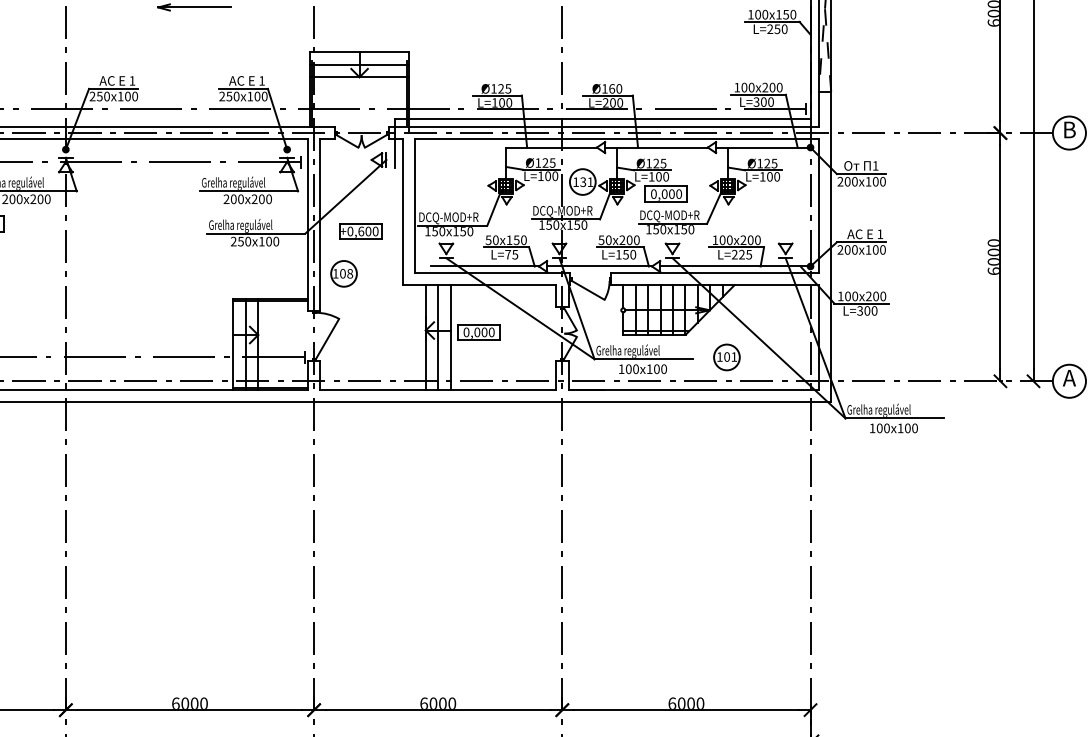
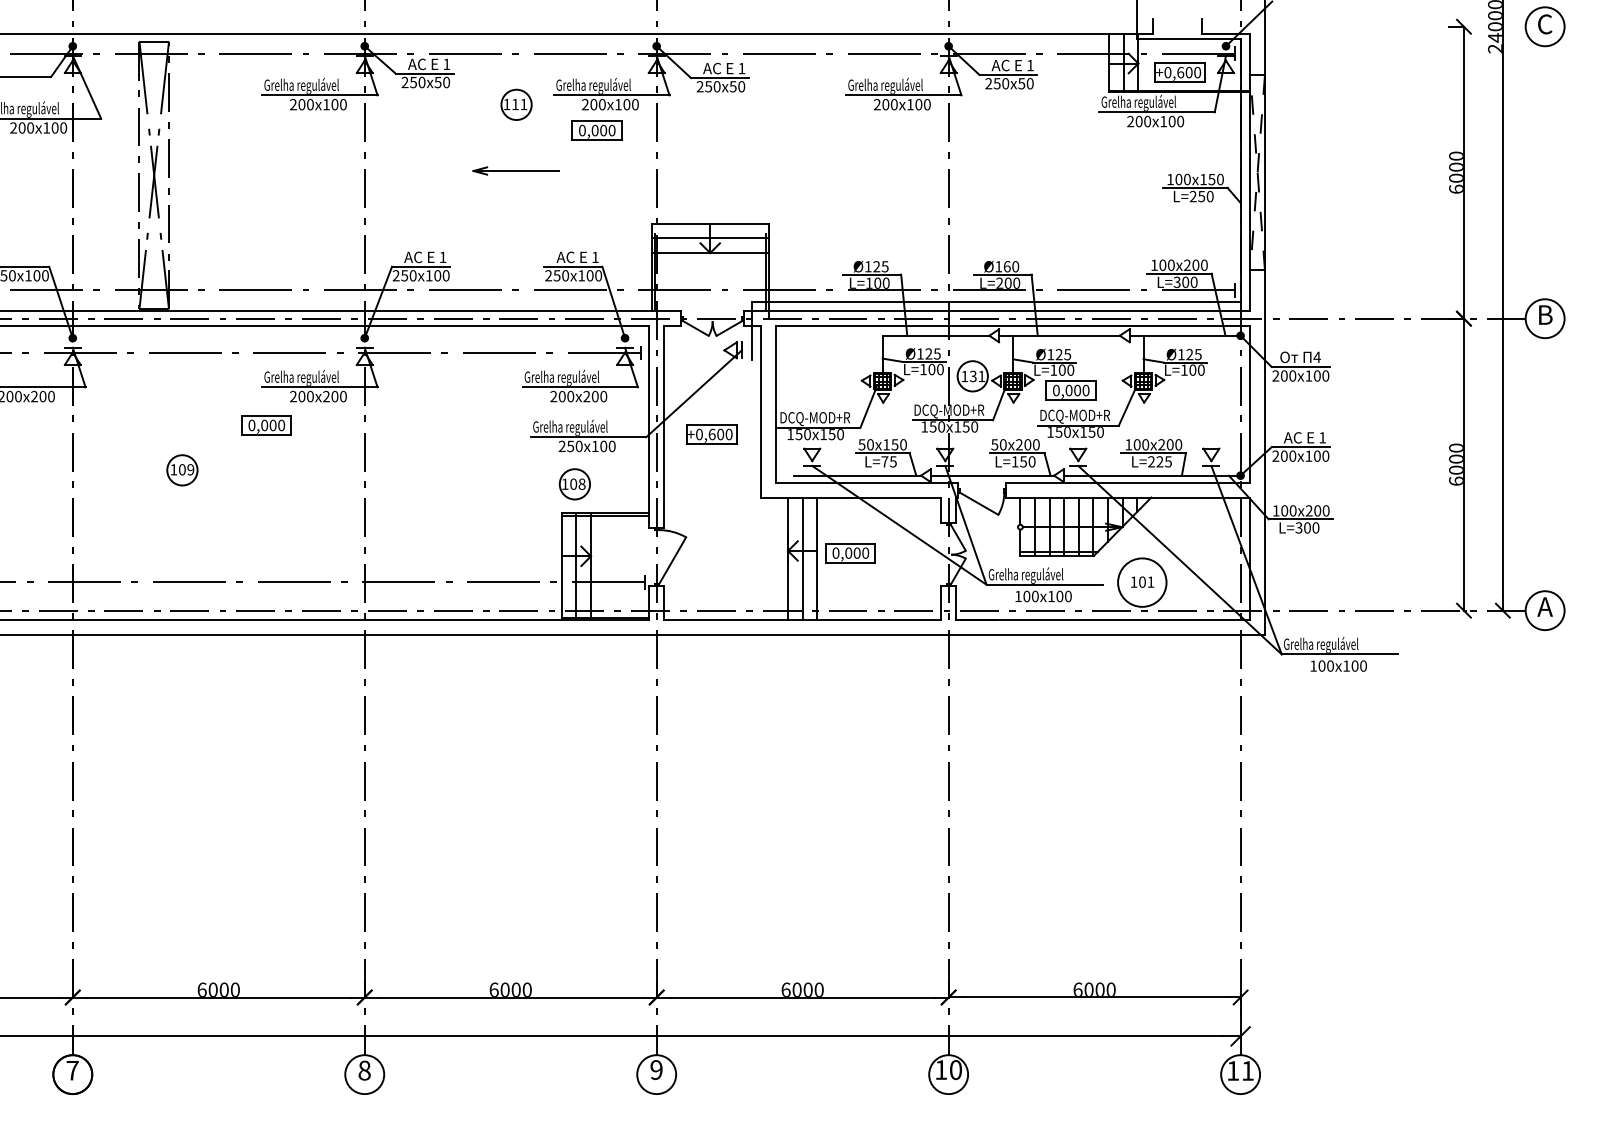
text: (875, 165) -> (1316, 356), 1 -> 4
part: (343, 274) -> (574, 484), moved
circle: (727, 357) -> (1142, 582), size x1.6

